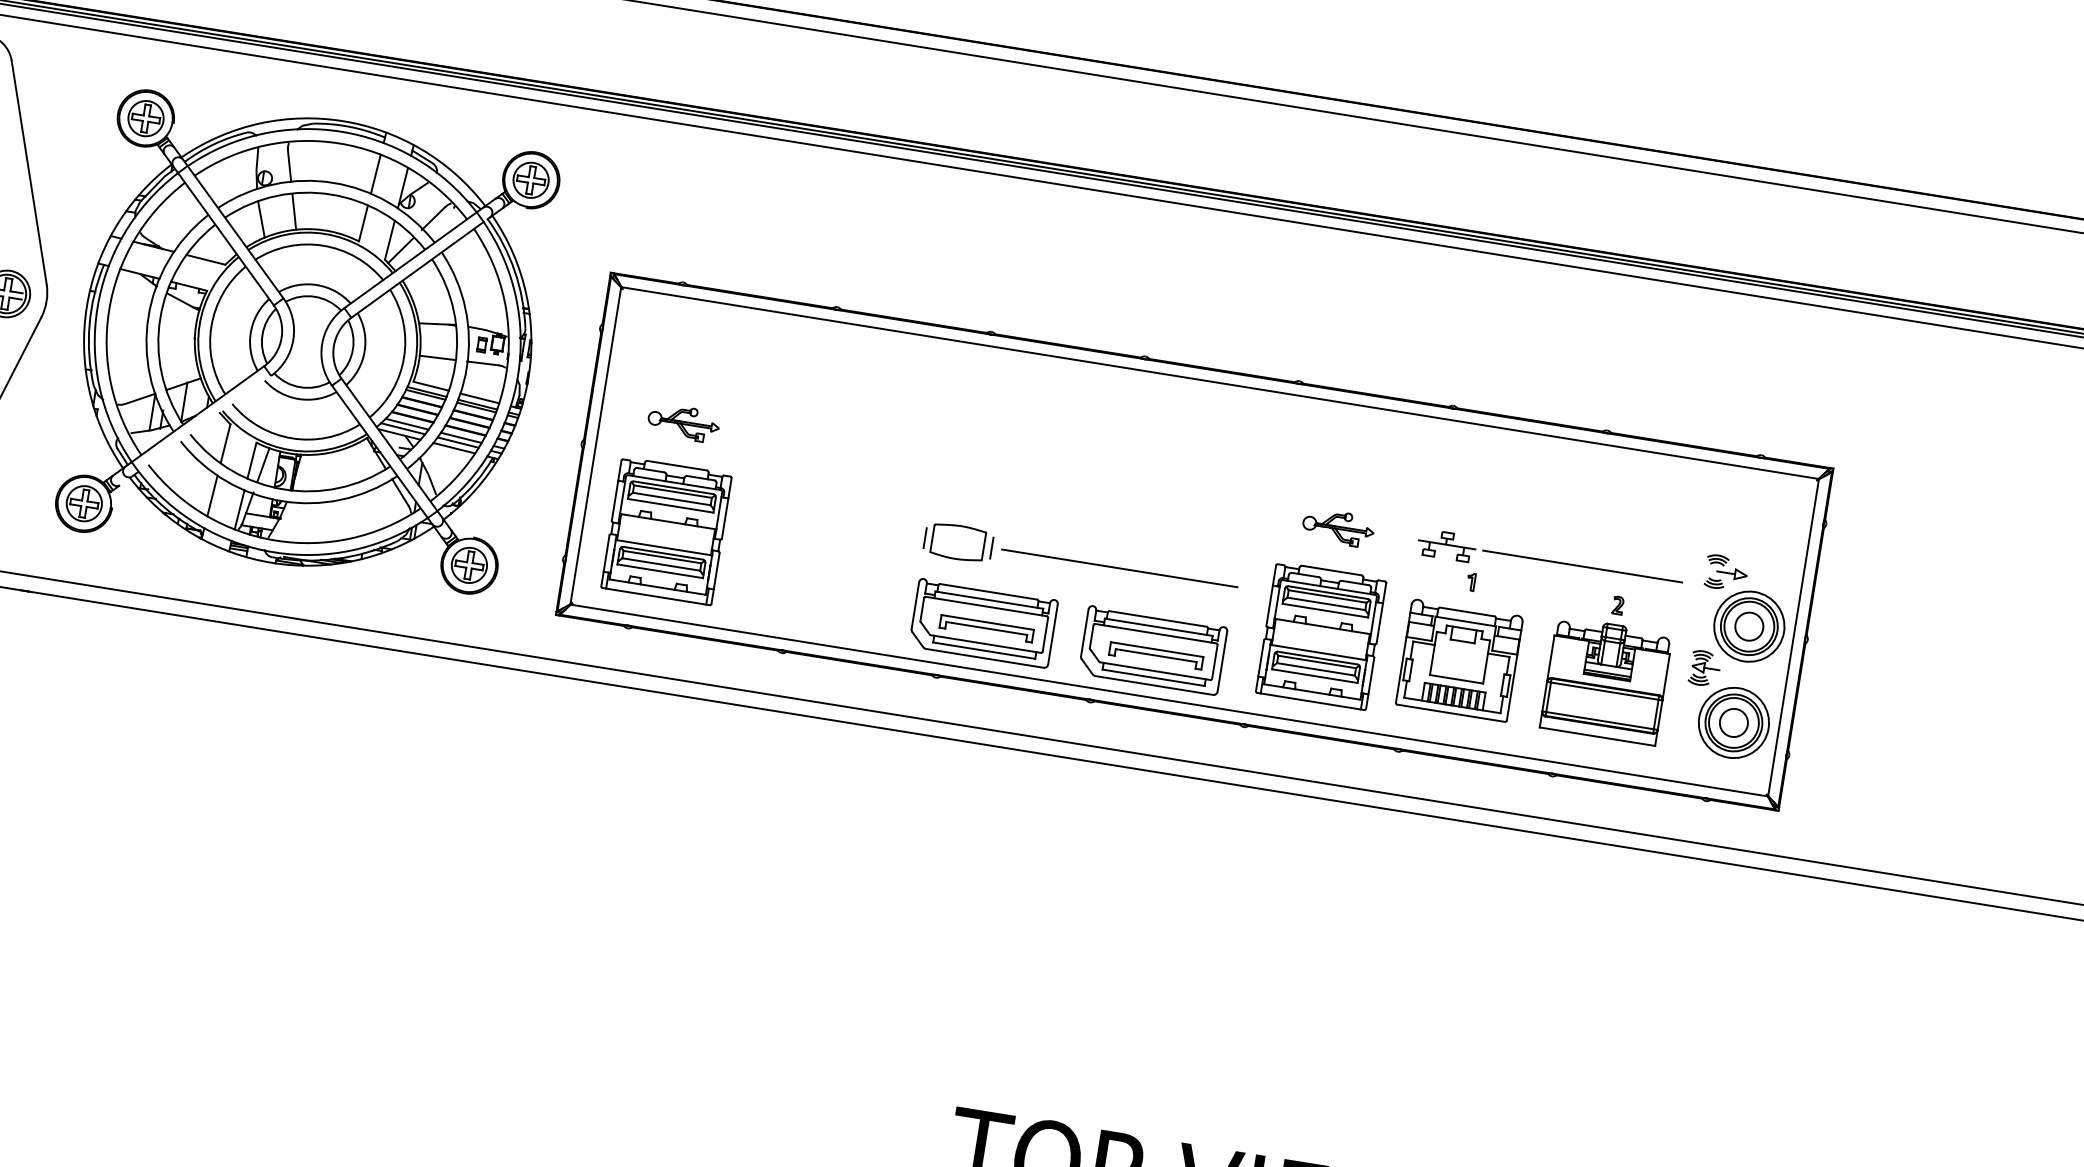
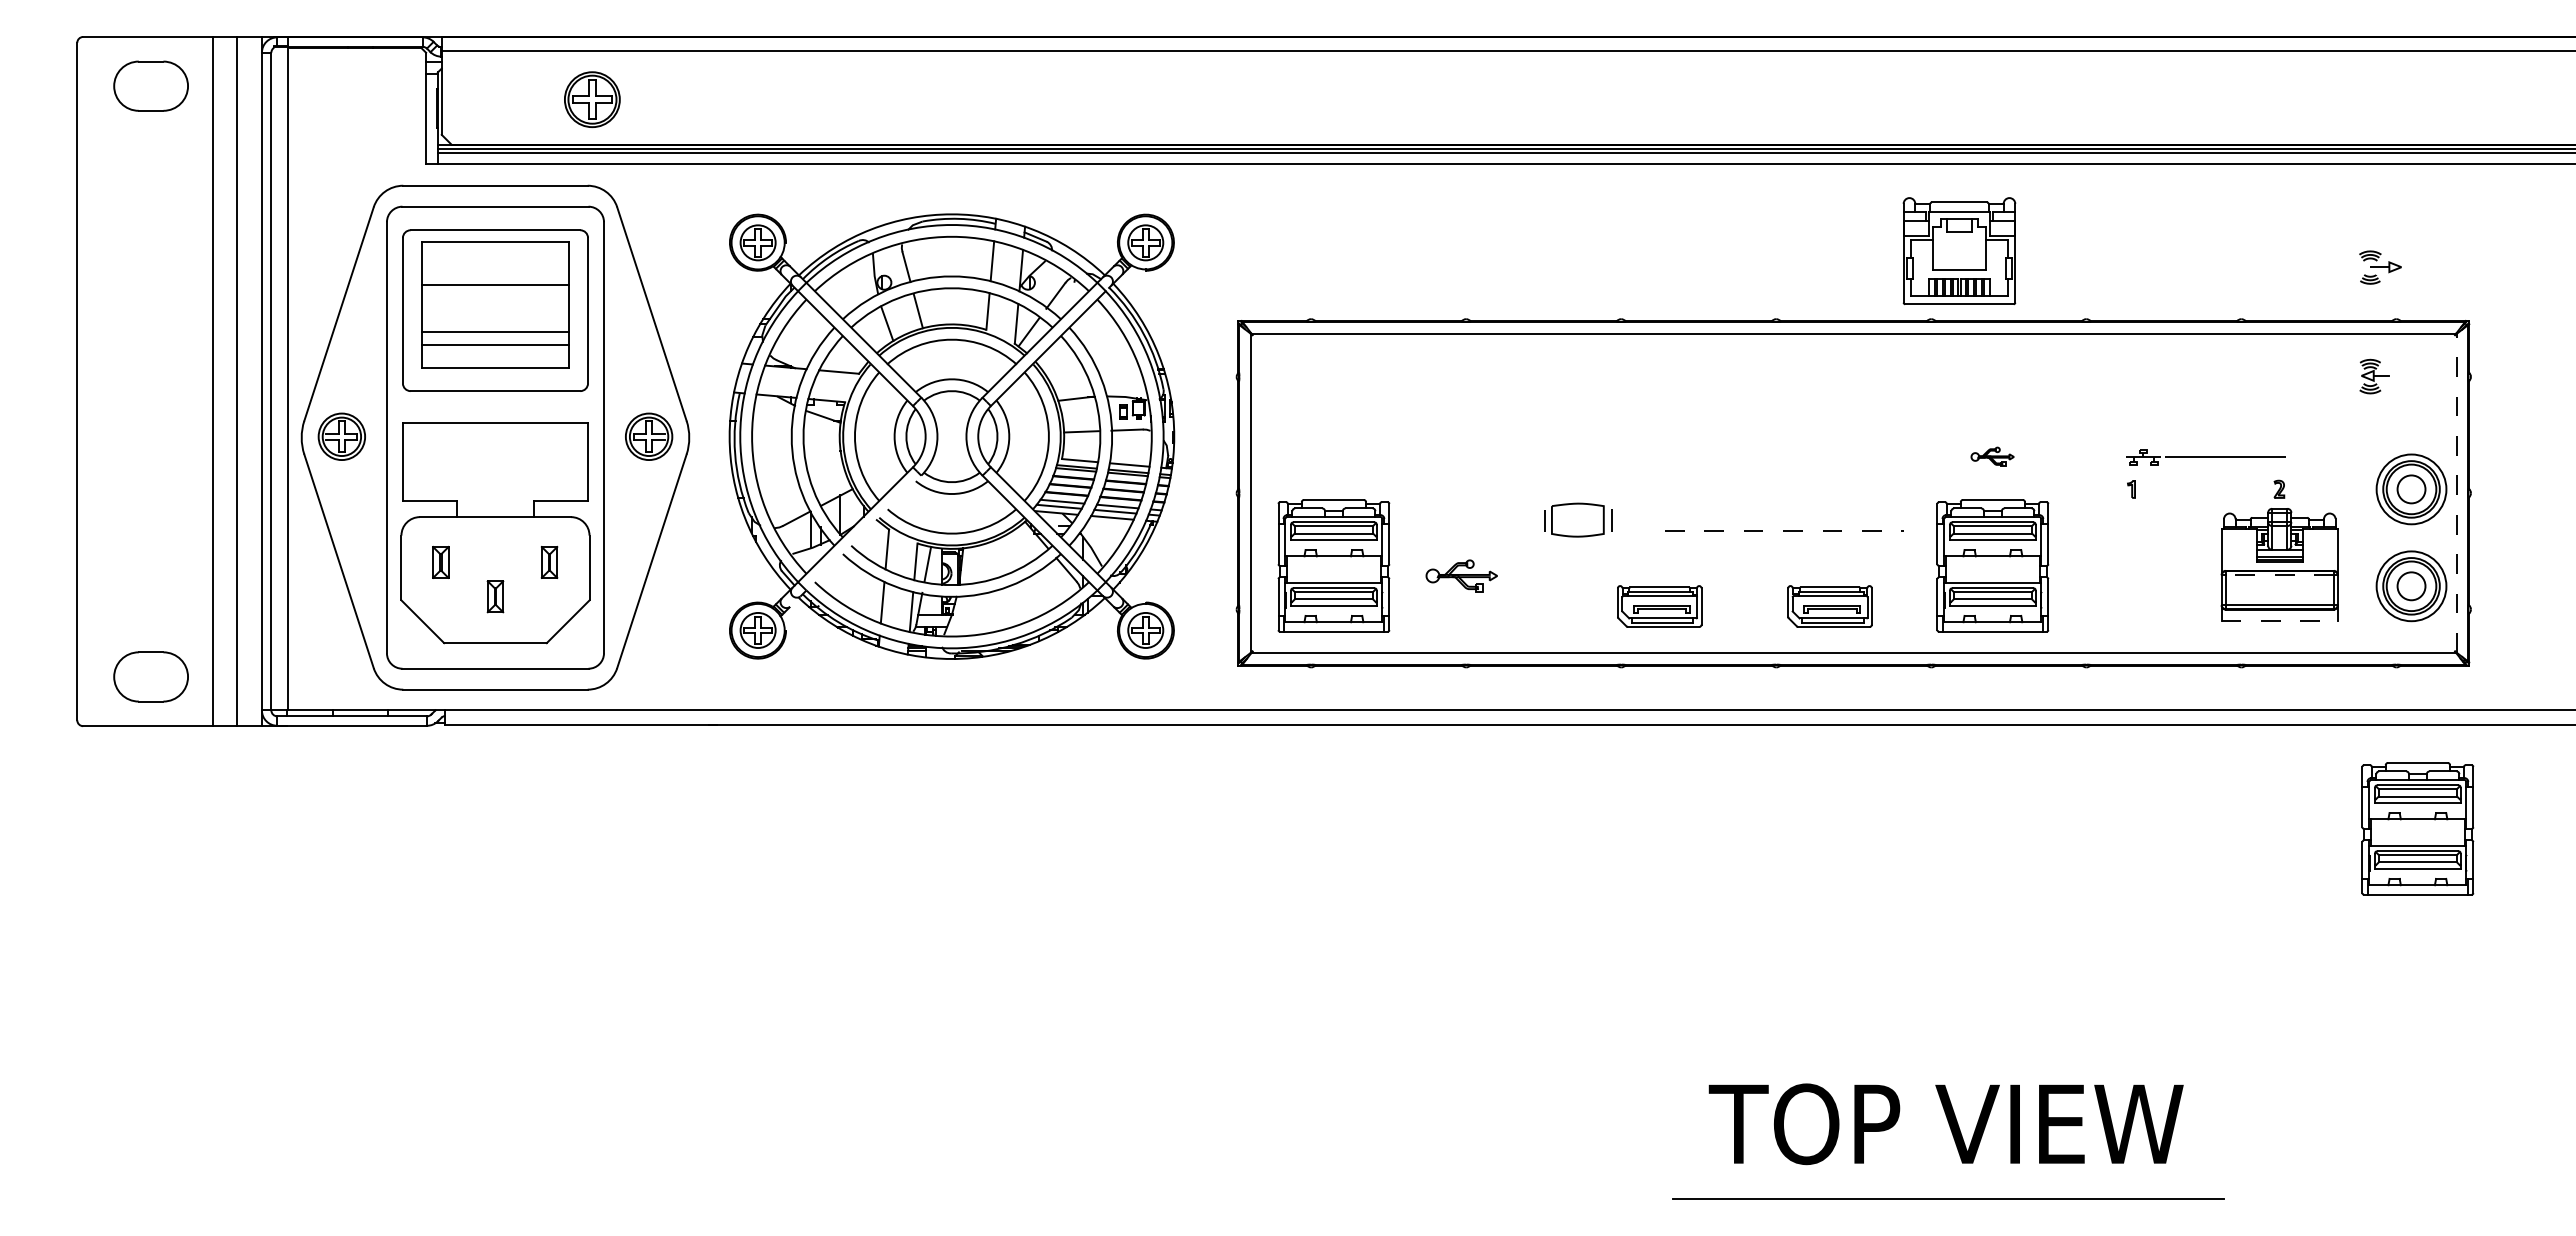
part: (683, 422) -> (1461, 575), moved
part: (1338, 527) -> (1992, 456), size x0.6
part: (958, 541) -> (1578, 519), moved
part: (1550, 562) -> (2206, 457), size x0.6
line: (1119, 568) -> (1784, 531), solid -> dashed
part: (1726, 573) -> (2380, 267), moved
part: (983, 623) -> (1659, 606), size x0.6
line: (1793, 636) -> (2456, 492), solid -> dashed
part: (1152, 650) -> (1829, 606), size x0.6
part: (1459, 660) -> (1959, 251), moved
part: (1704, 668) -> (2374, 376), moved
line: (1604, 691) -> (2279, 575), solid -> dashed
line: (1598, 737) -> (2280, 621), solid -> dashed
part: (1701, 964) -> (2417, 828), added

